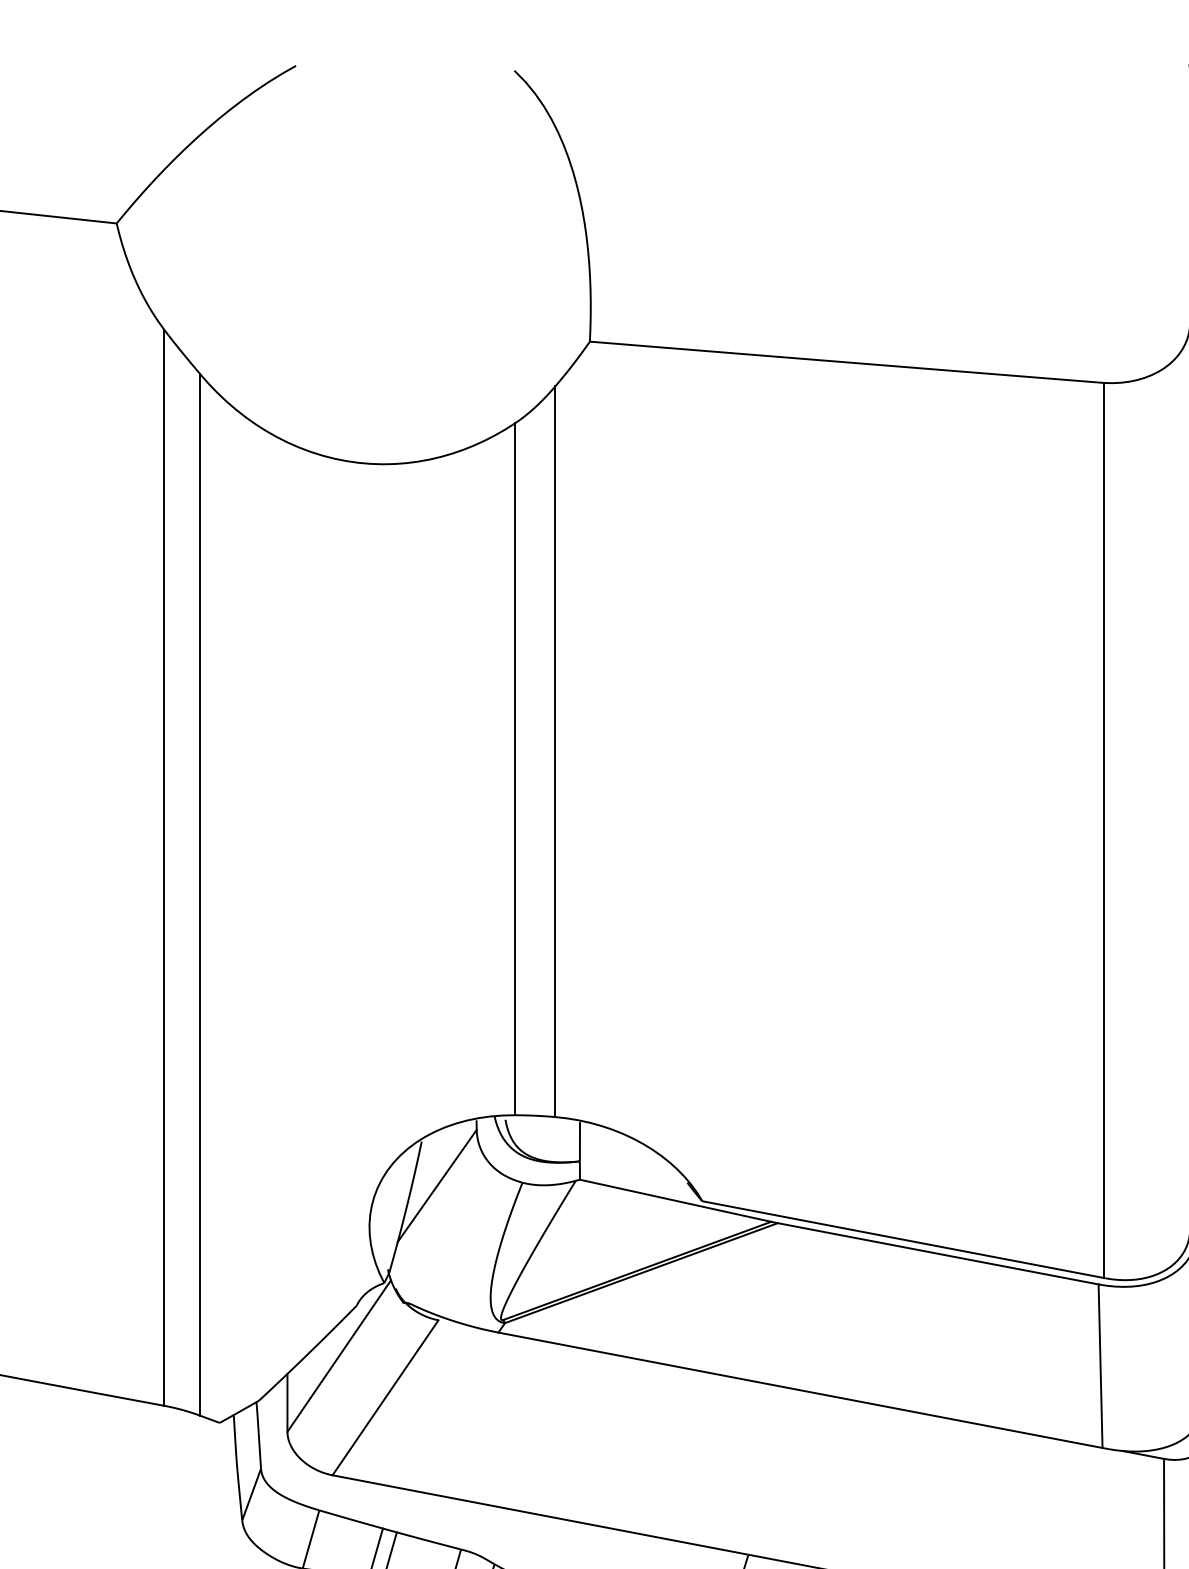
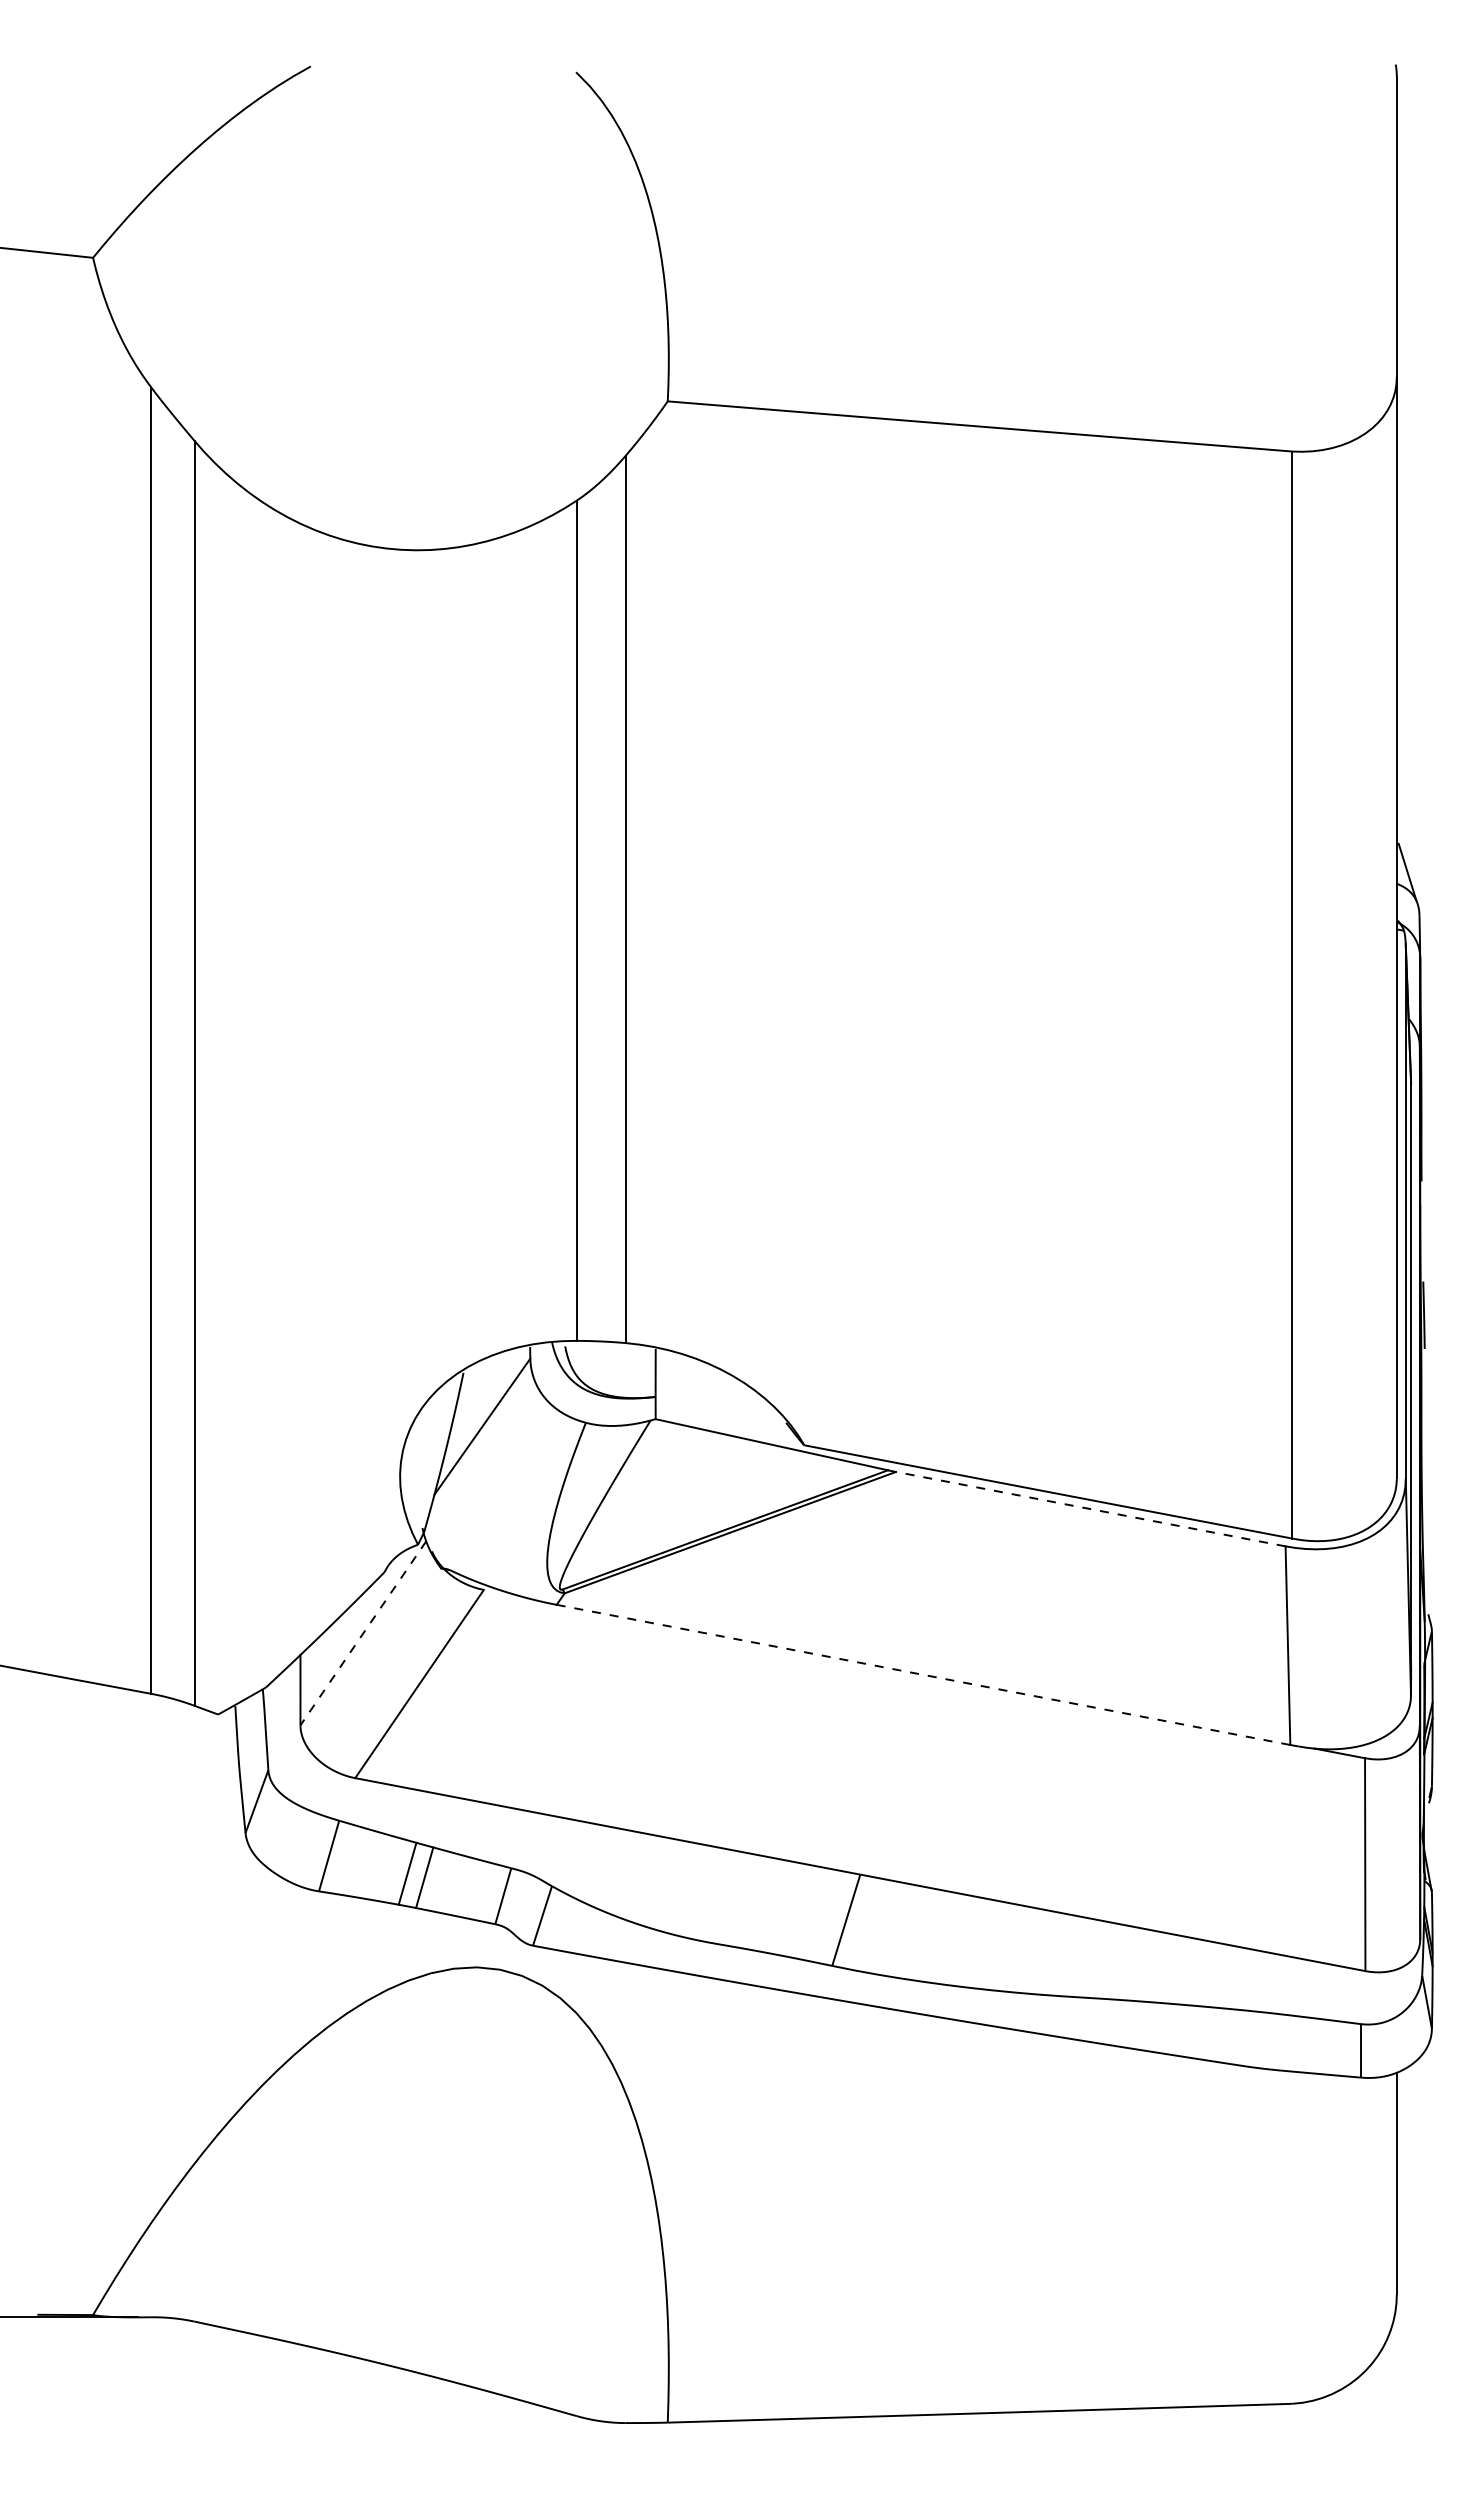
line: (937, 1254) -> (1090, 1509), solid -> dashed
line: (339, 1356) -> (363, 1633), solid -> dashed
line: (800, 1390) -> (923, 1675), solid -> dashed

